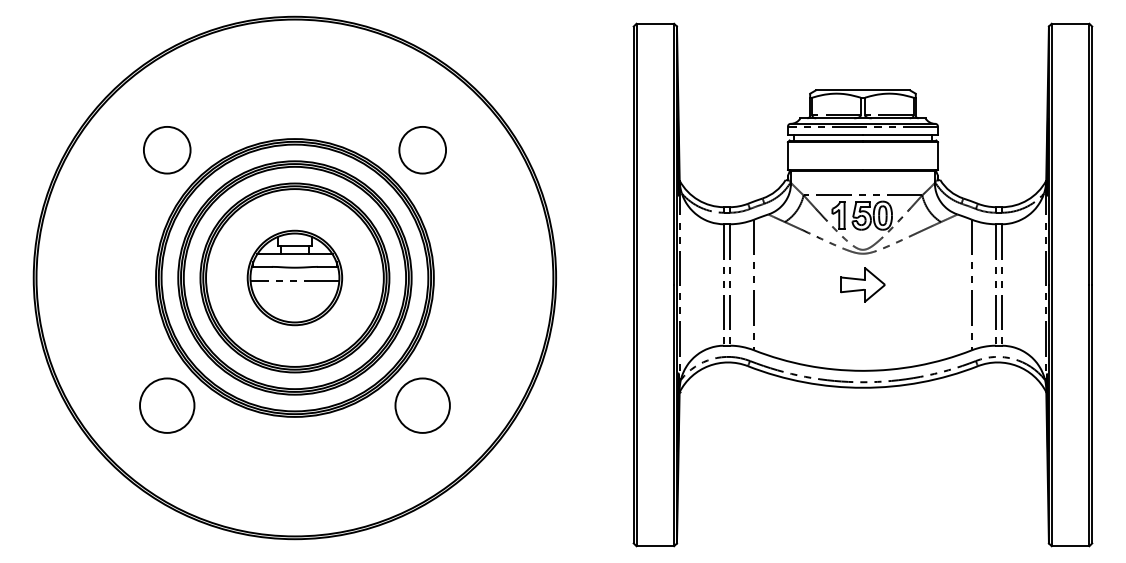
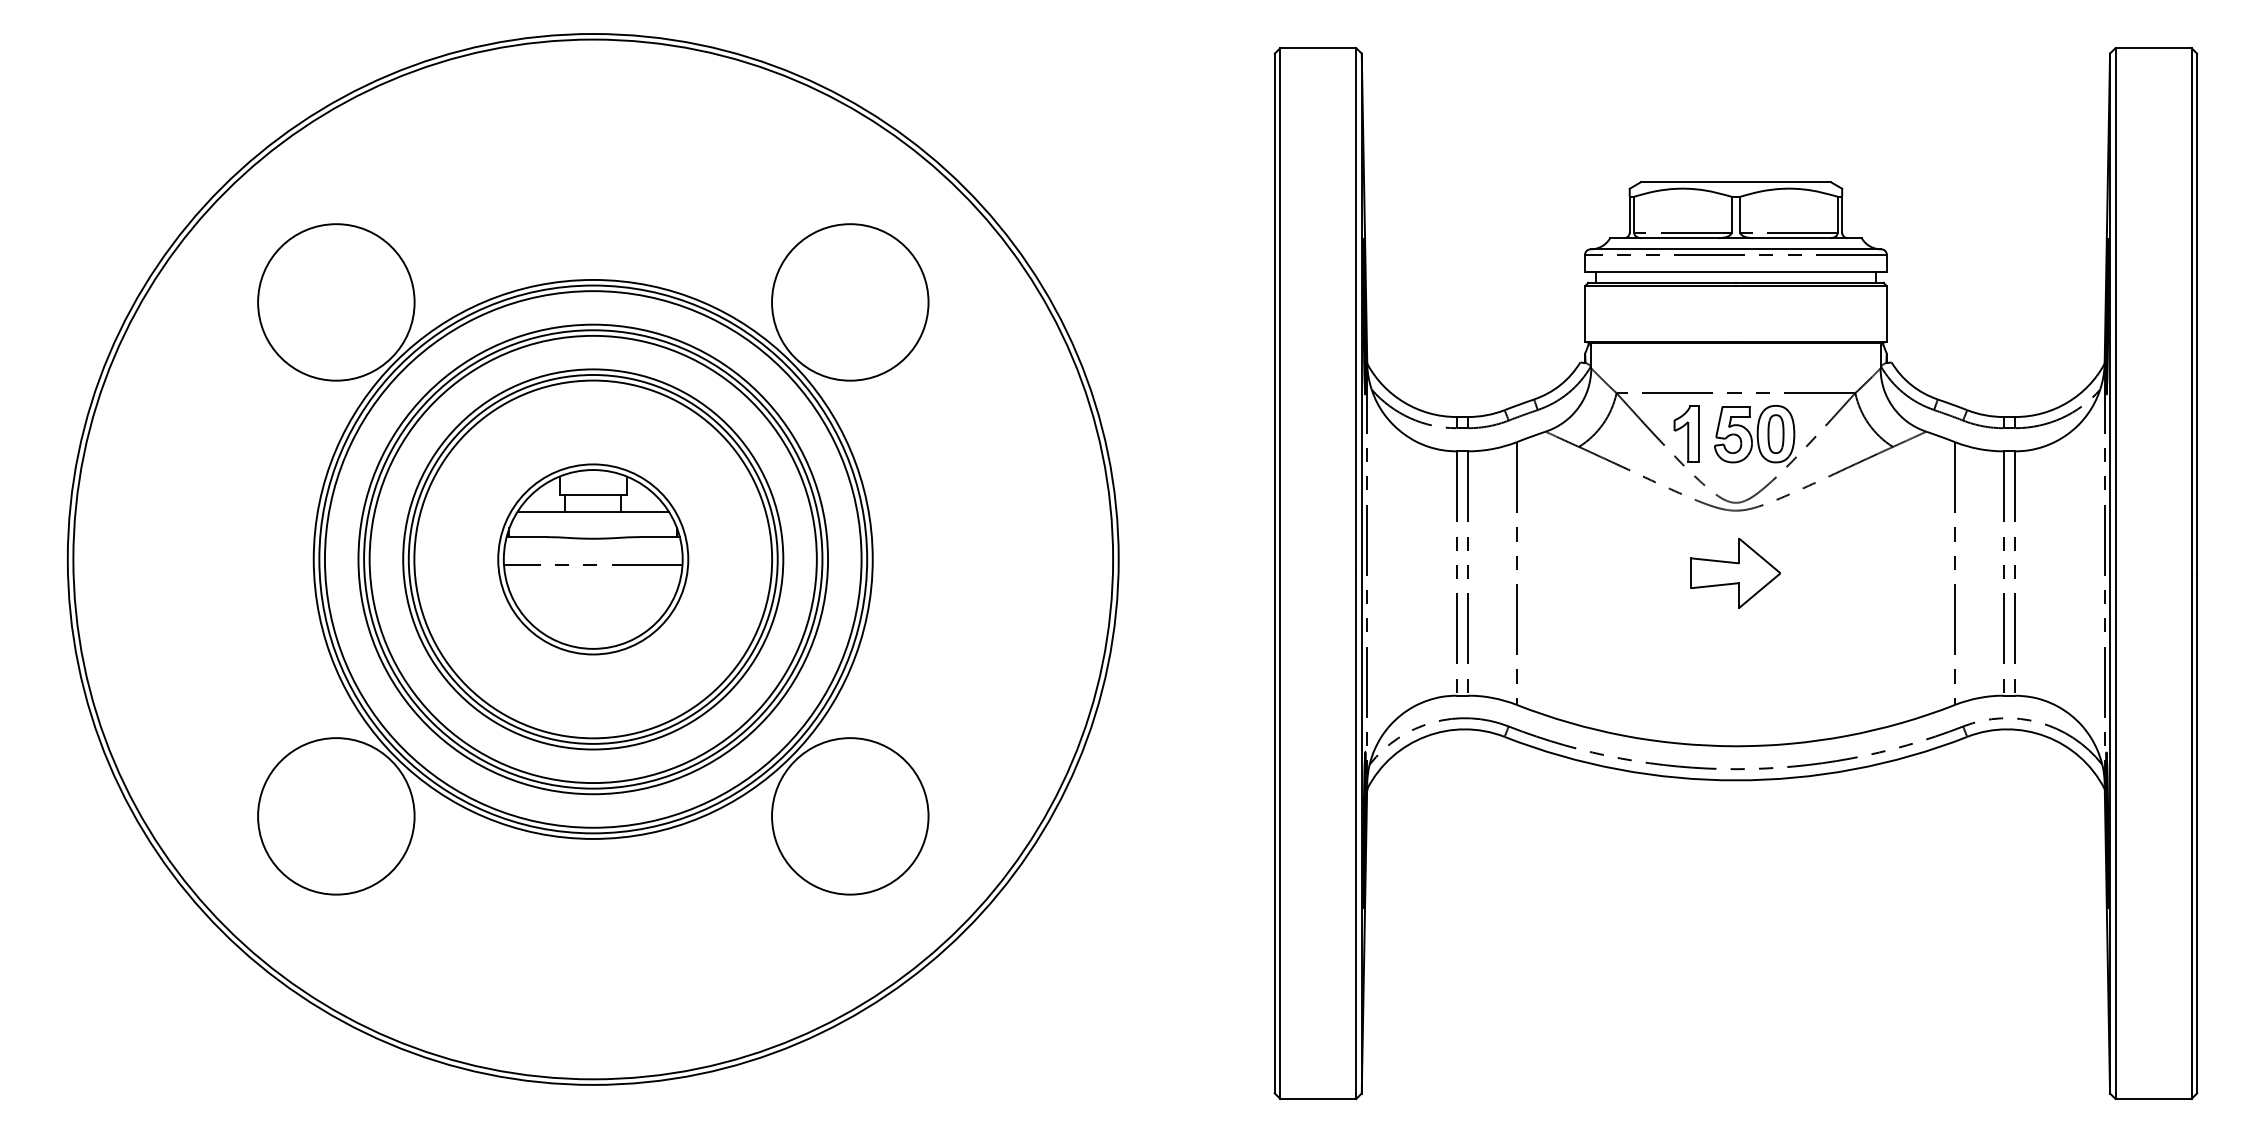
circle: (167, 150) -> (336, 302), size x1.67
circle: (422, 150) -> (849, 302), size x1.67
circle: (167, 405) -> (336, 815), size x1.43
circle: (422, 405) -> (849, 815), size x1.43

